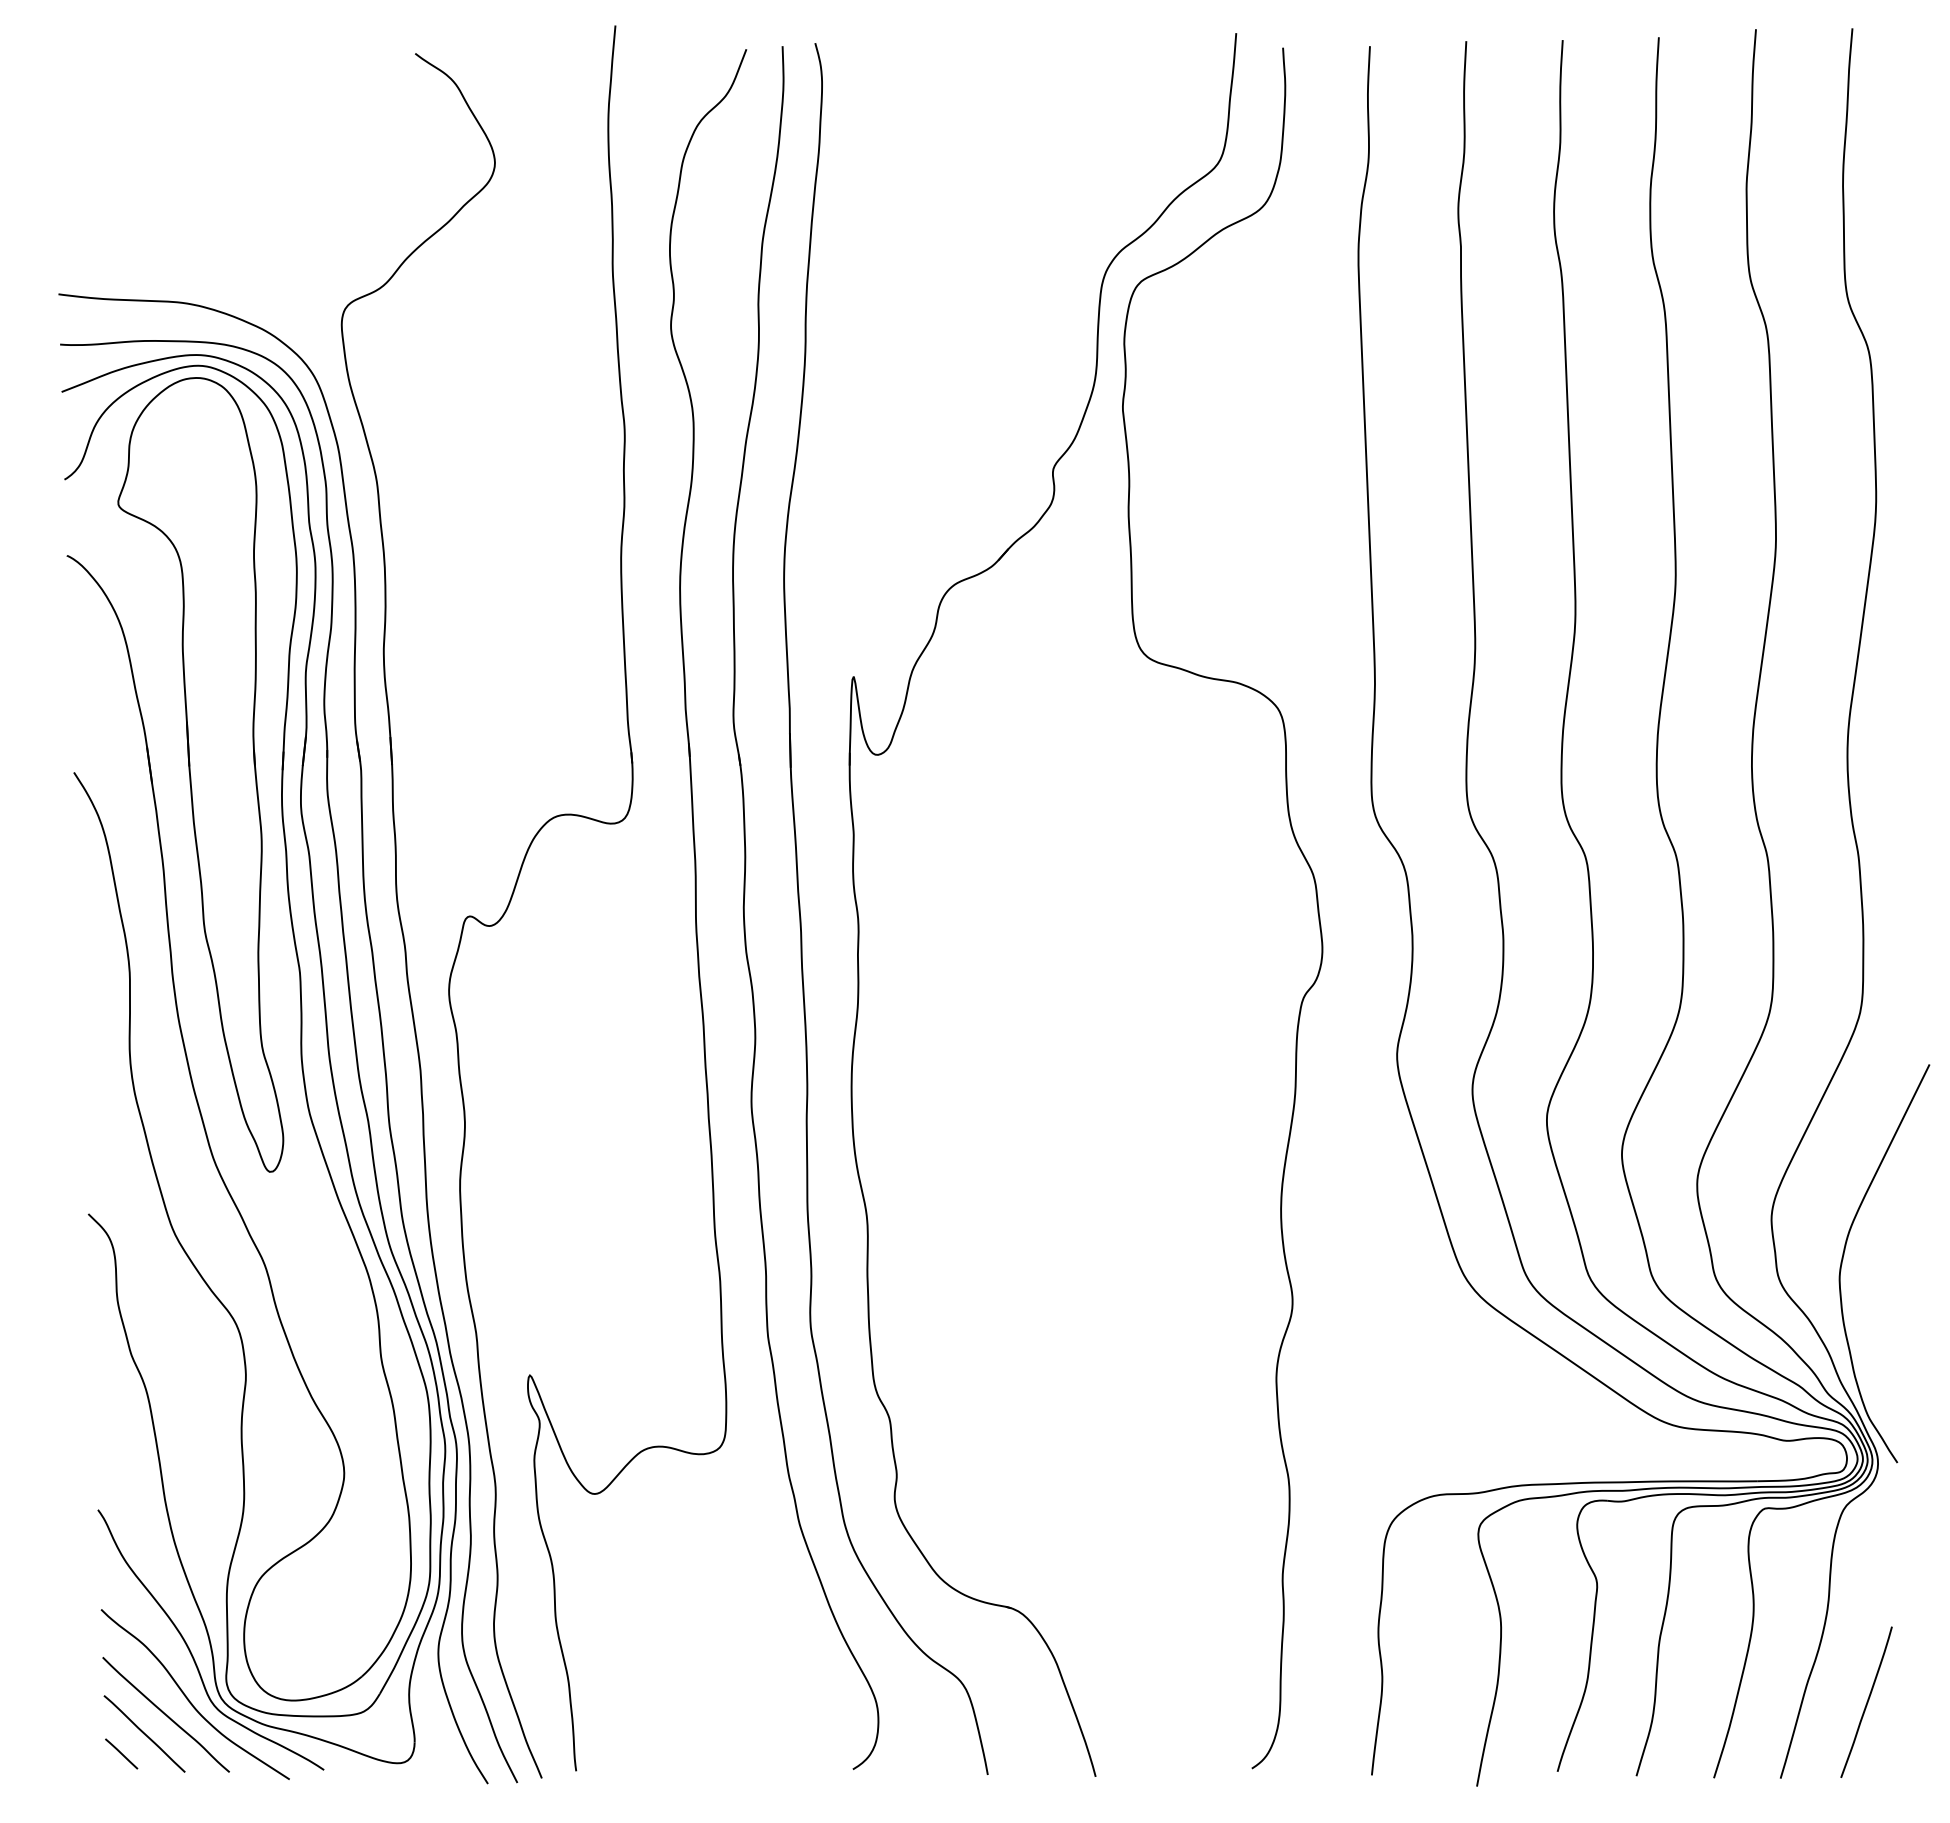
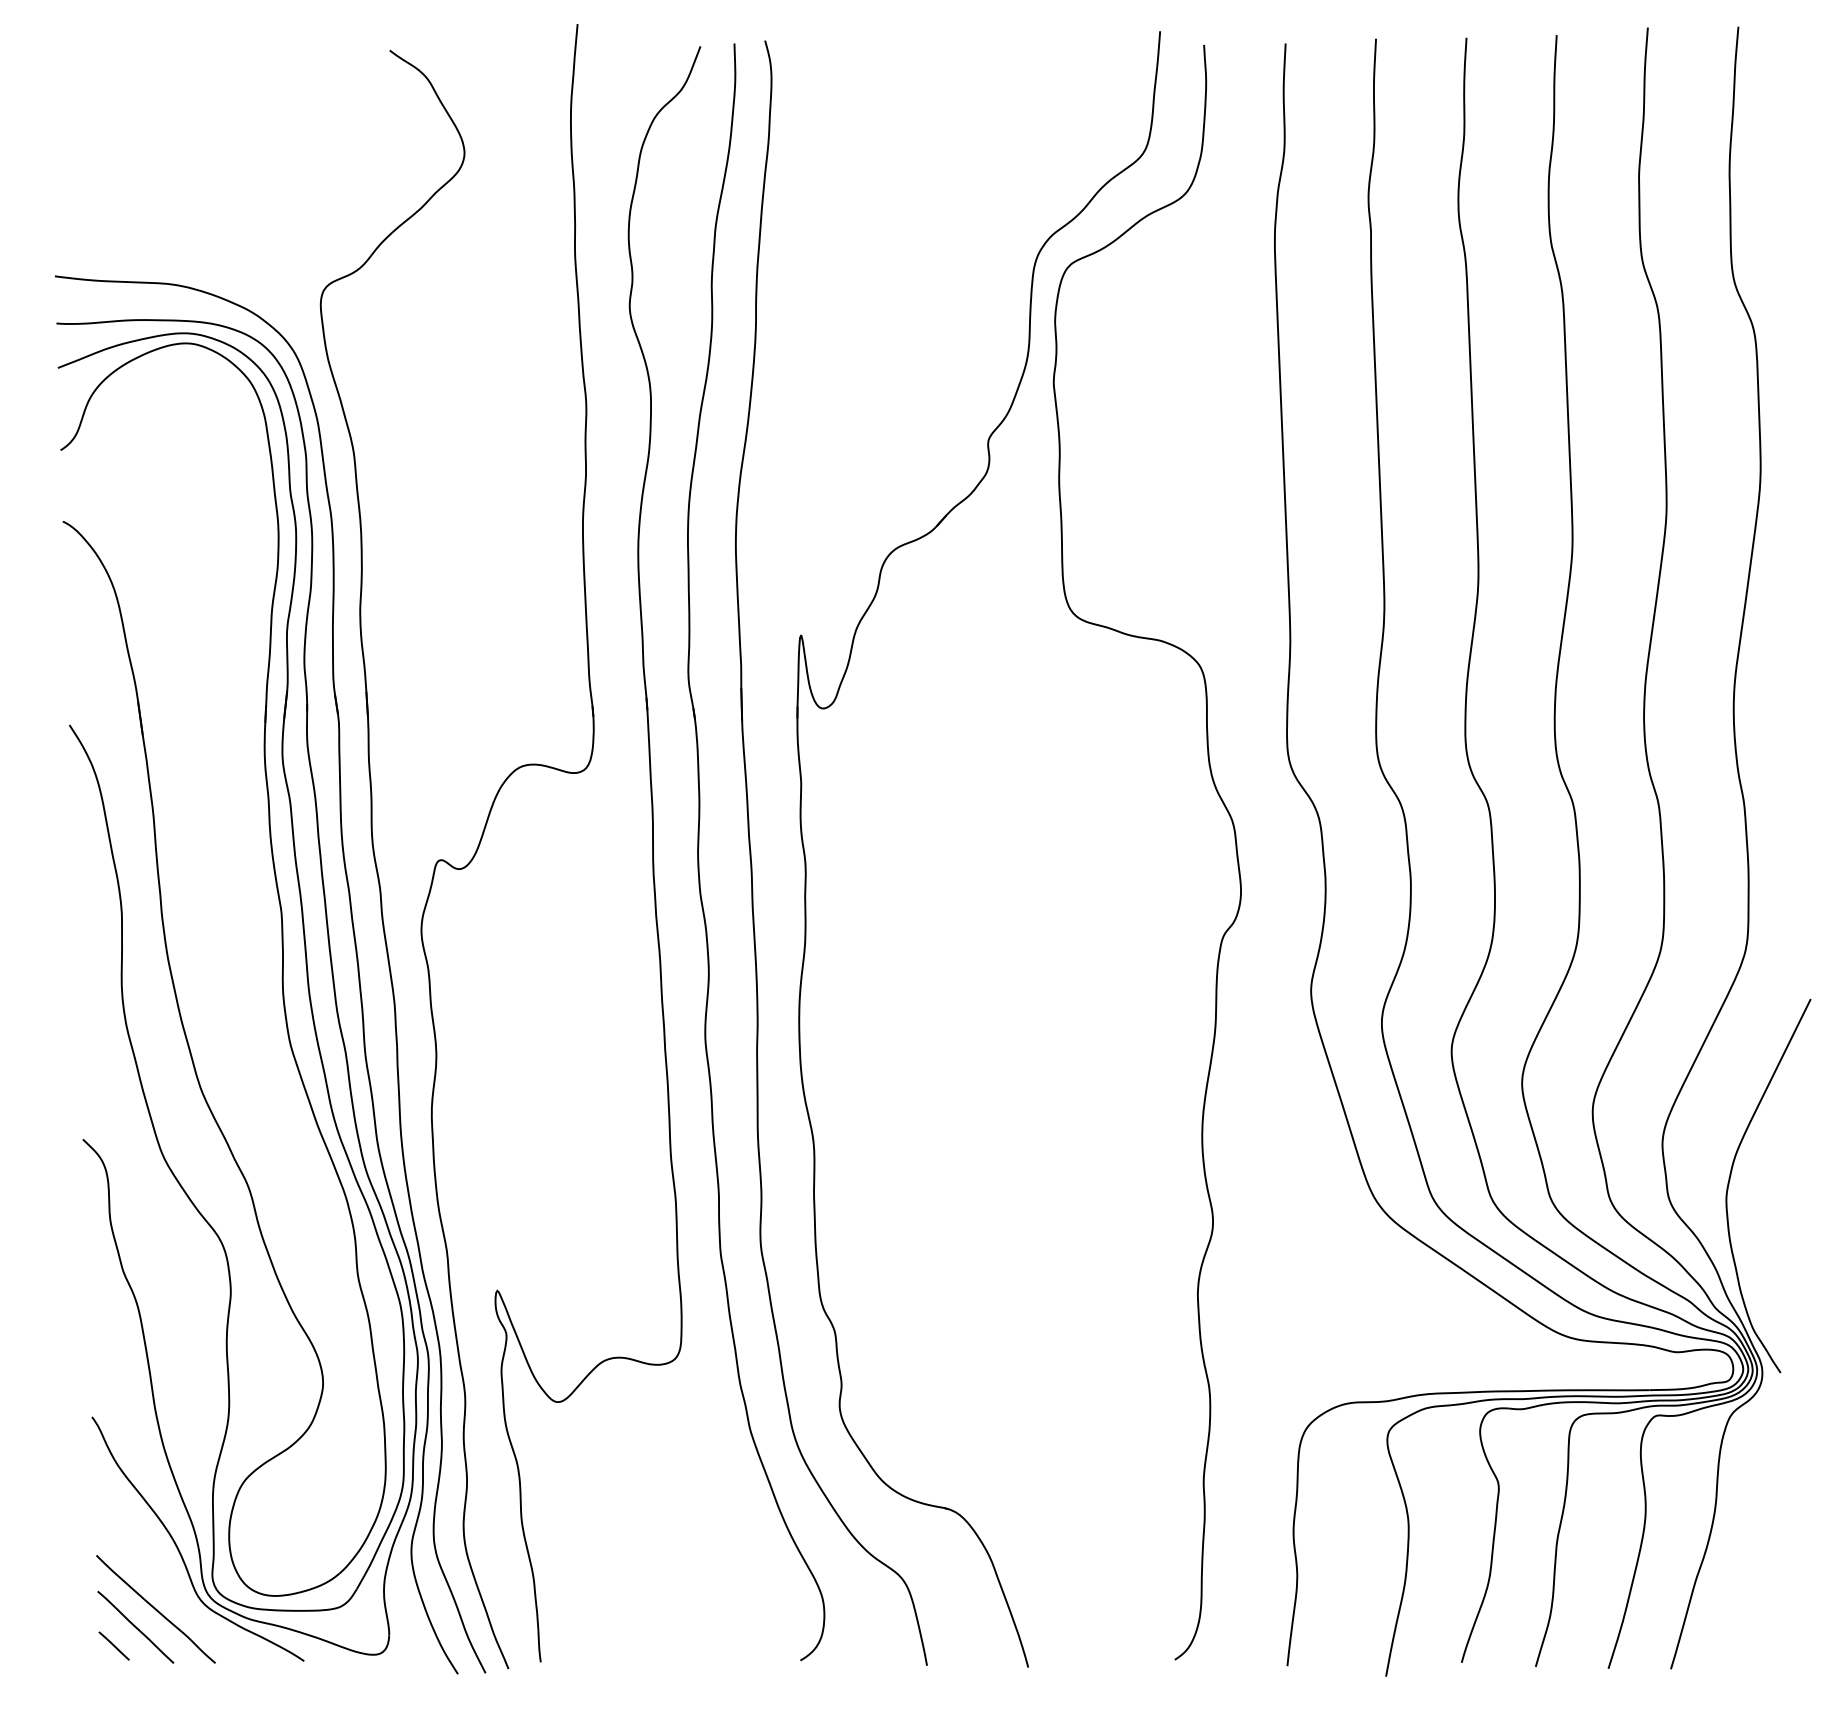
part: (200, 774) -> (188, 726), removed
curve: (189, 1699) -> (177, 1594), removed
curve: (1866, 1701) -> (1751, 1596), removed

